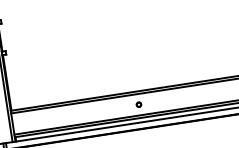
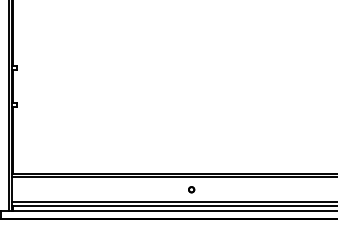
part: (138, 104) -> (191, 189), moved

